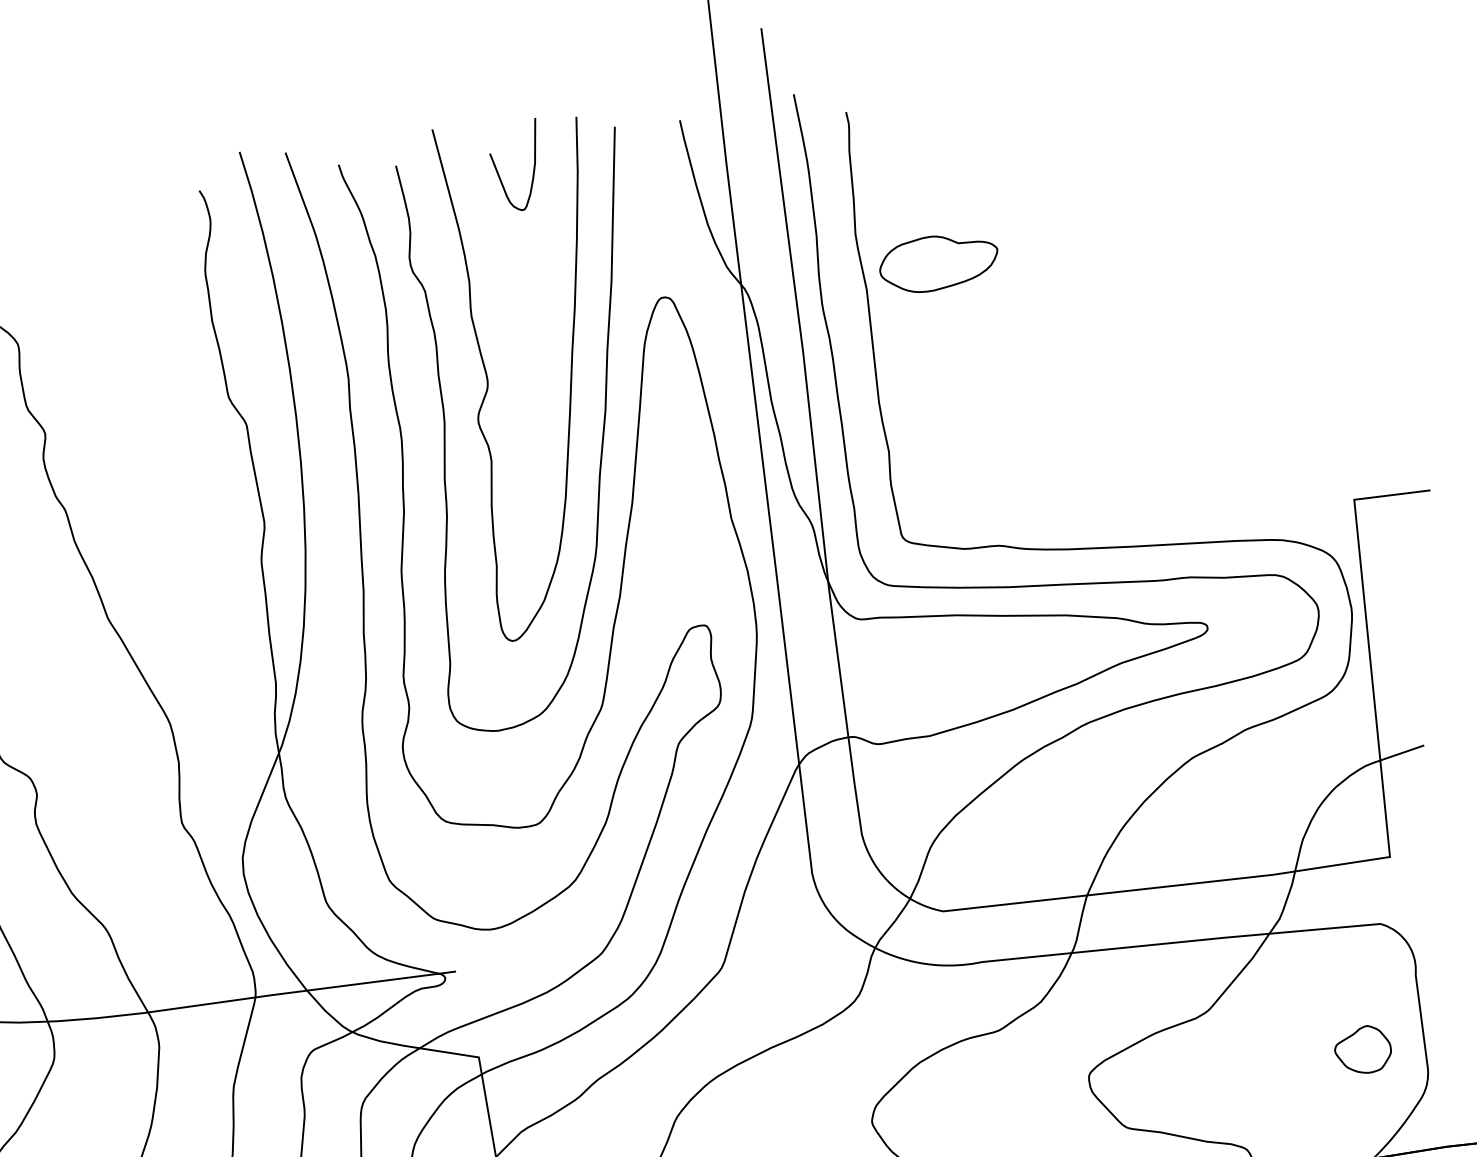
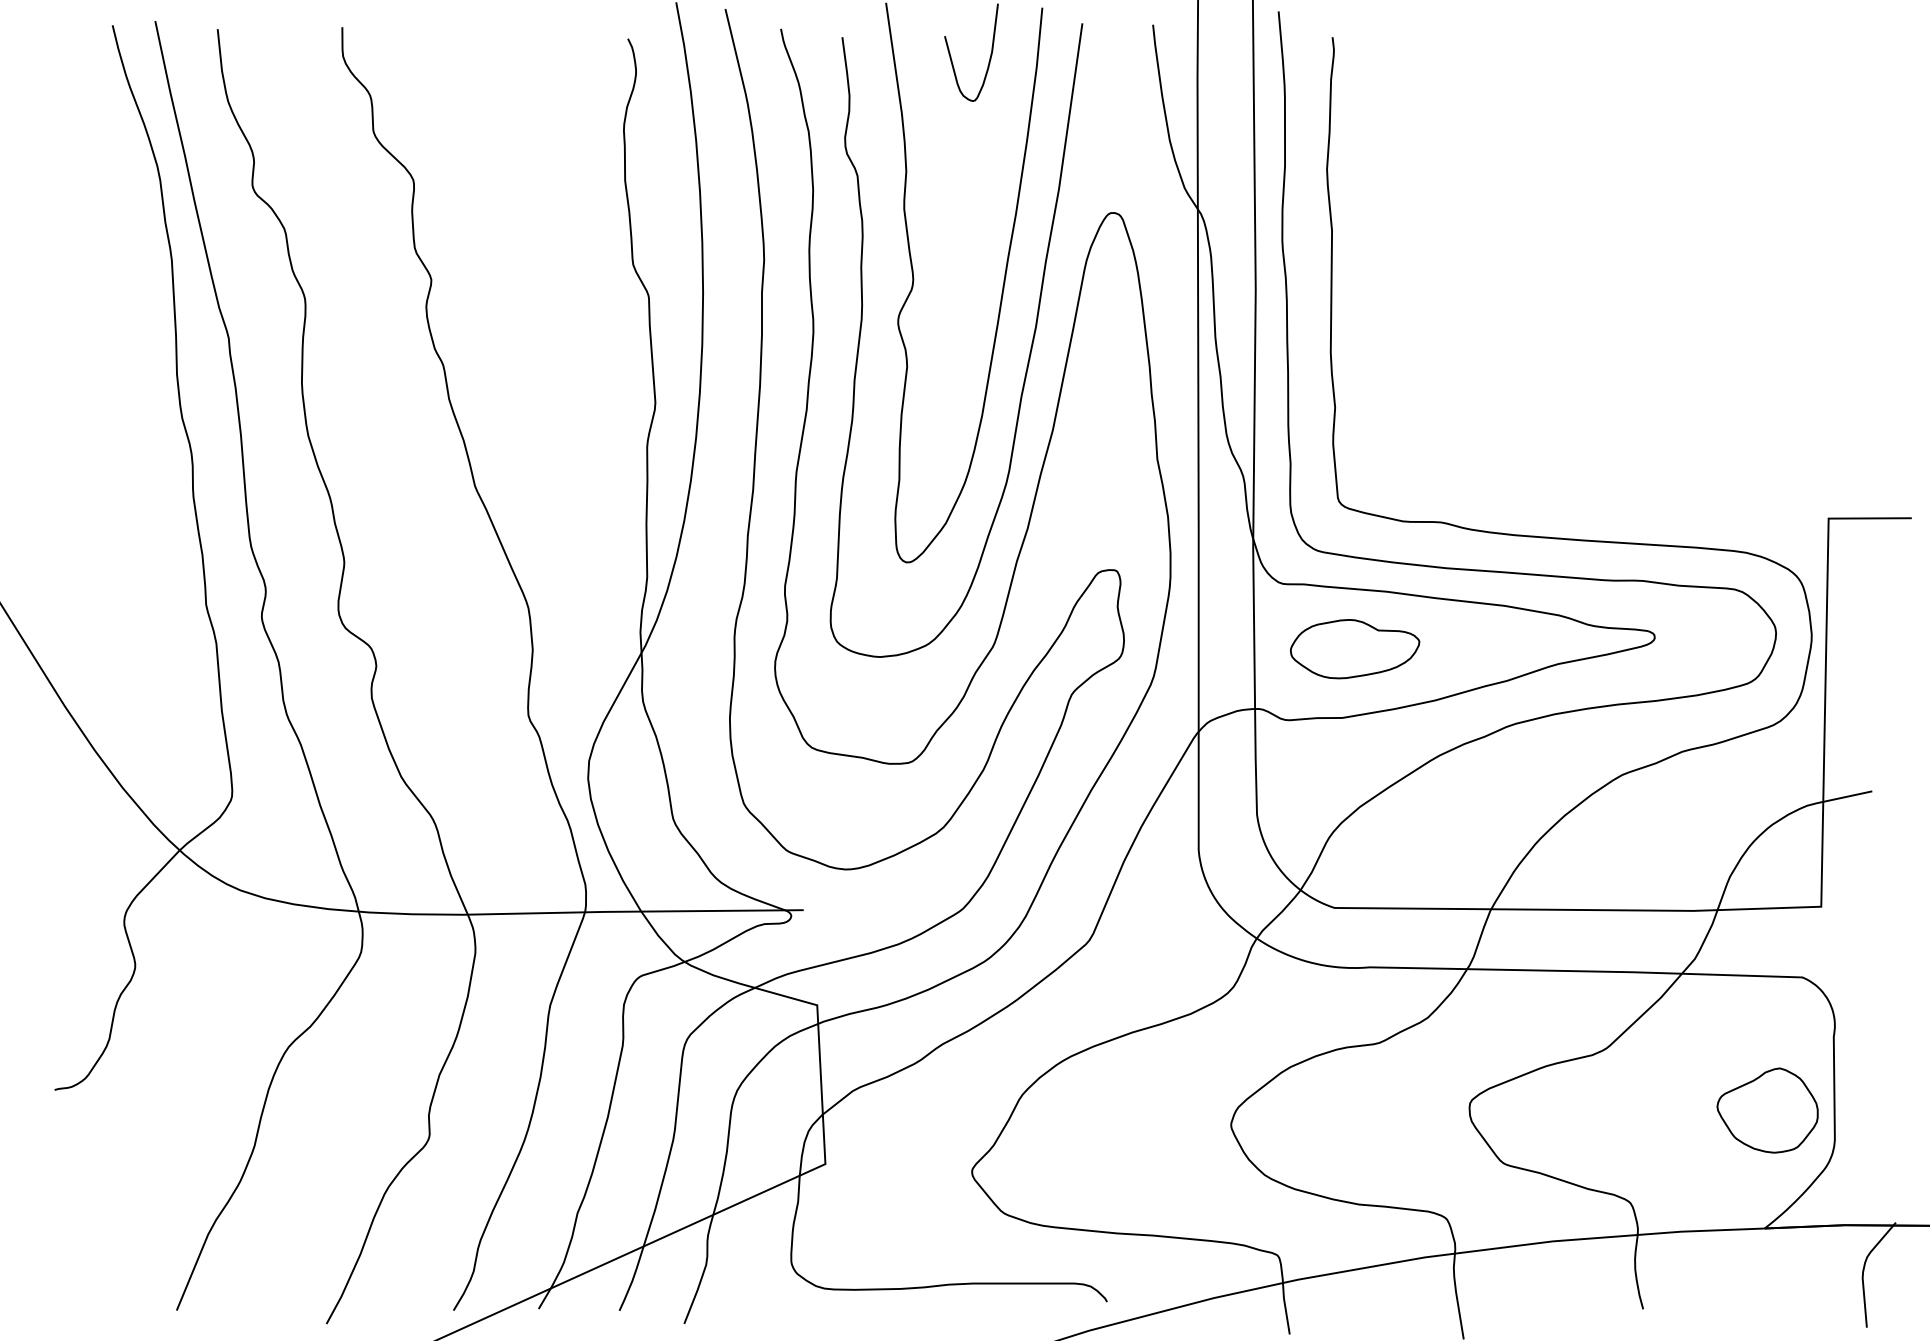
part: (939, 263) -> (1355, 649), moved
part: (1362, 1049) -> (1767, 1110), size x1.67

